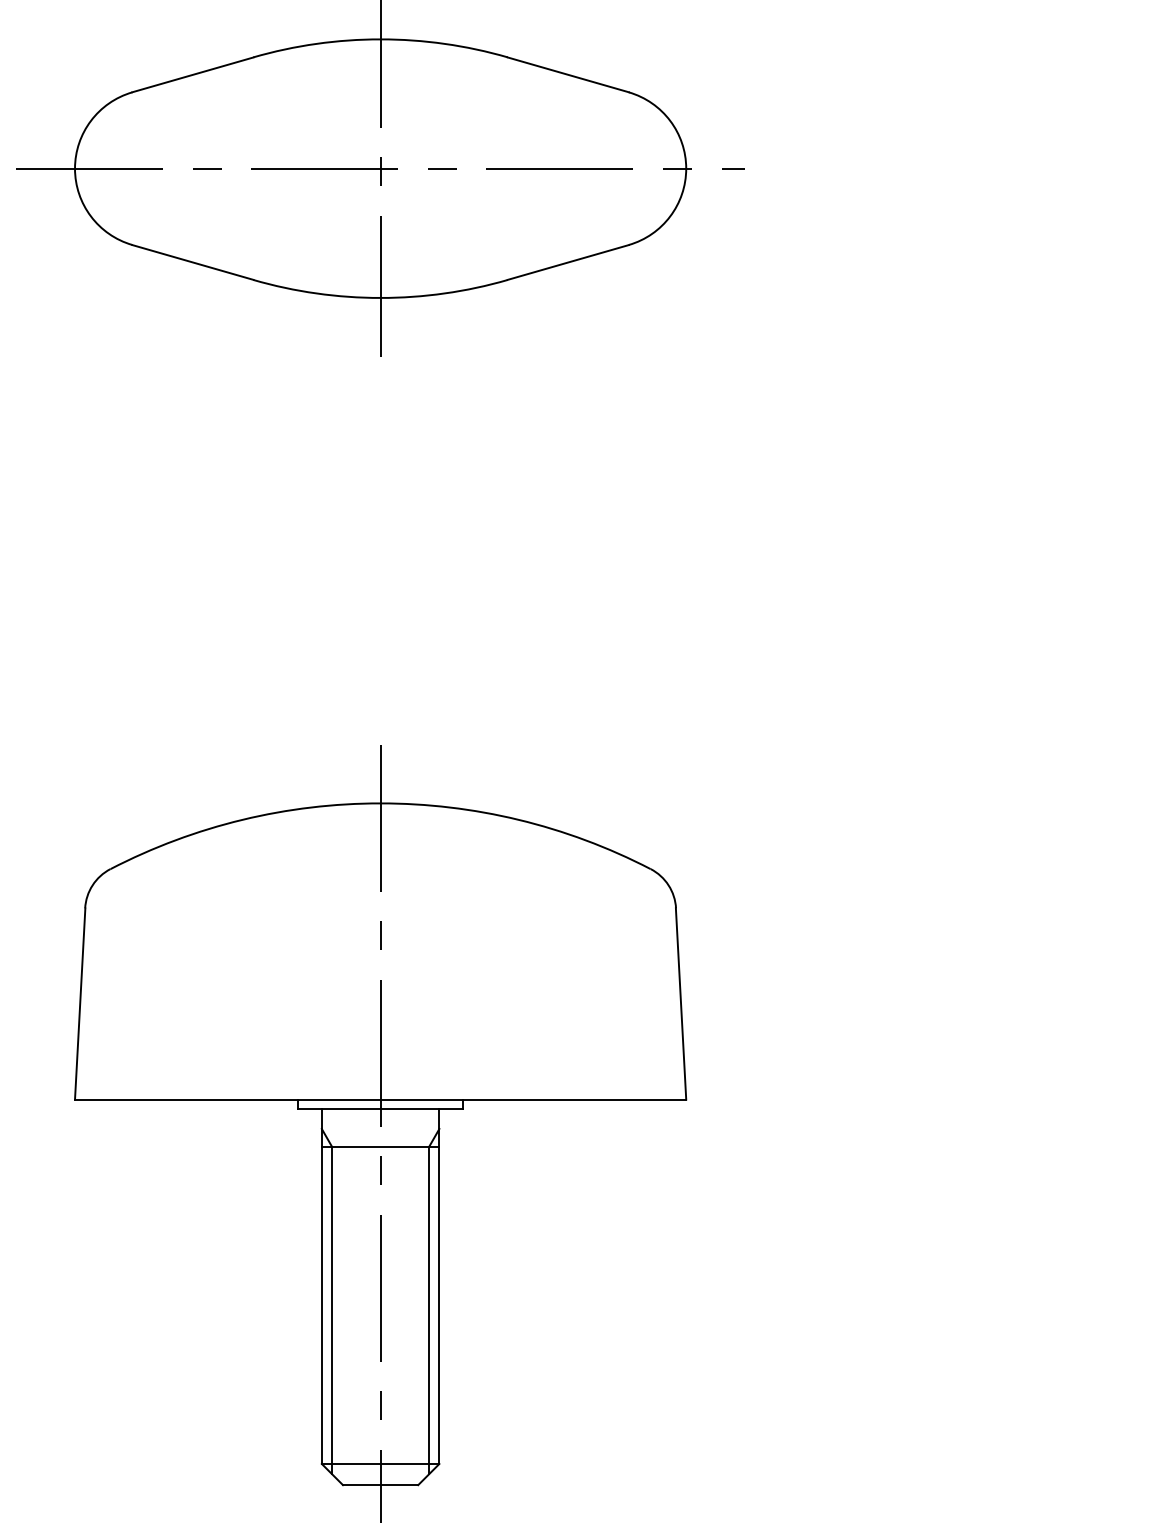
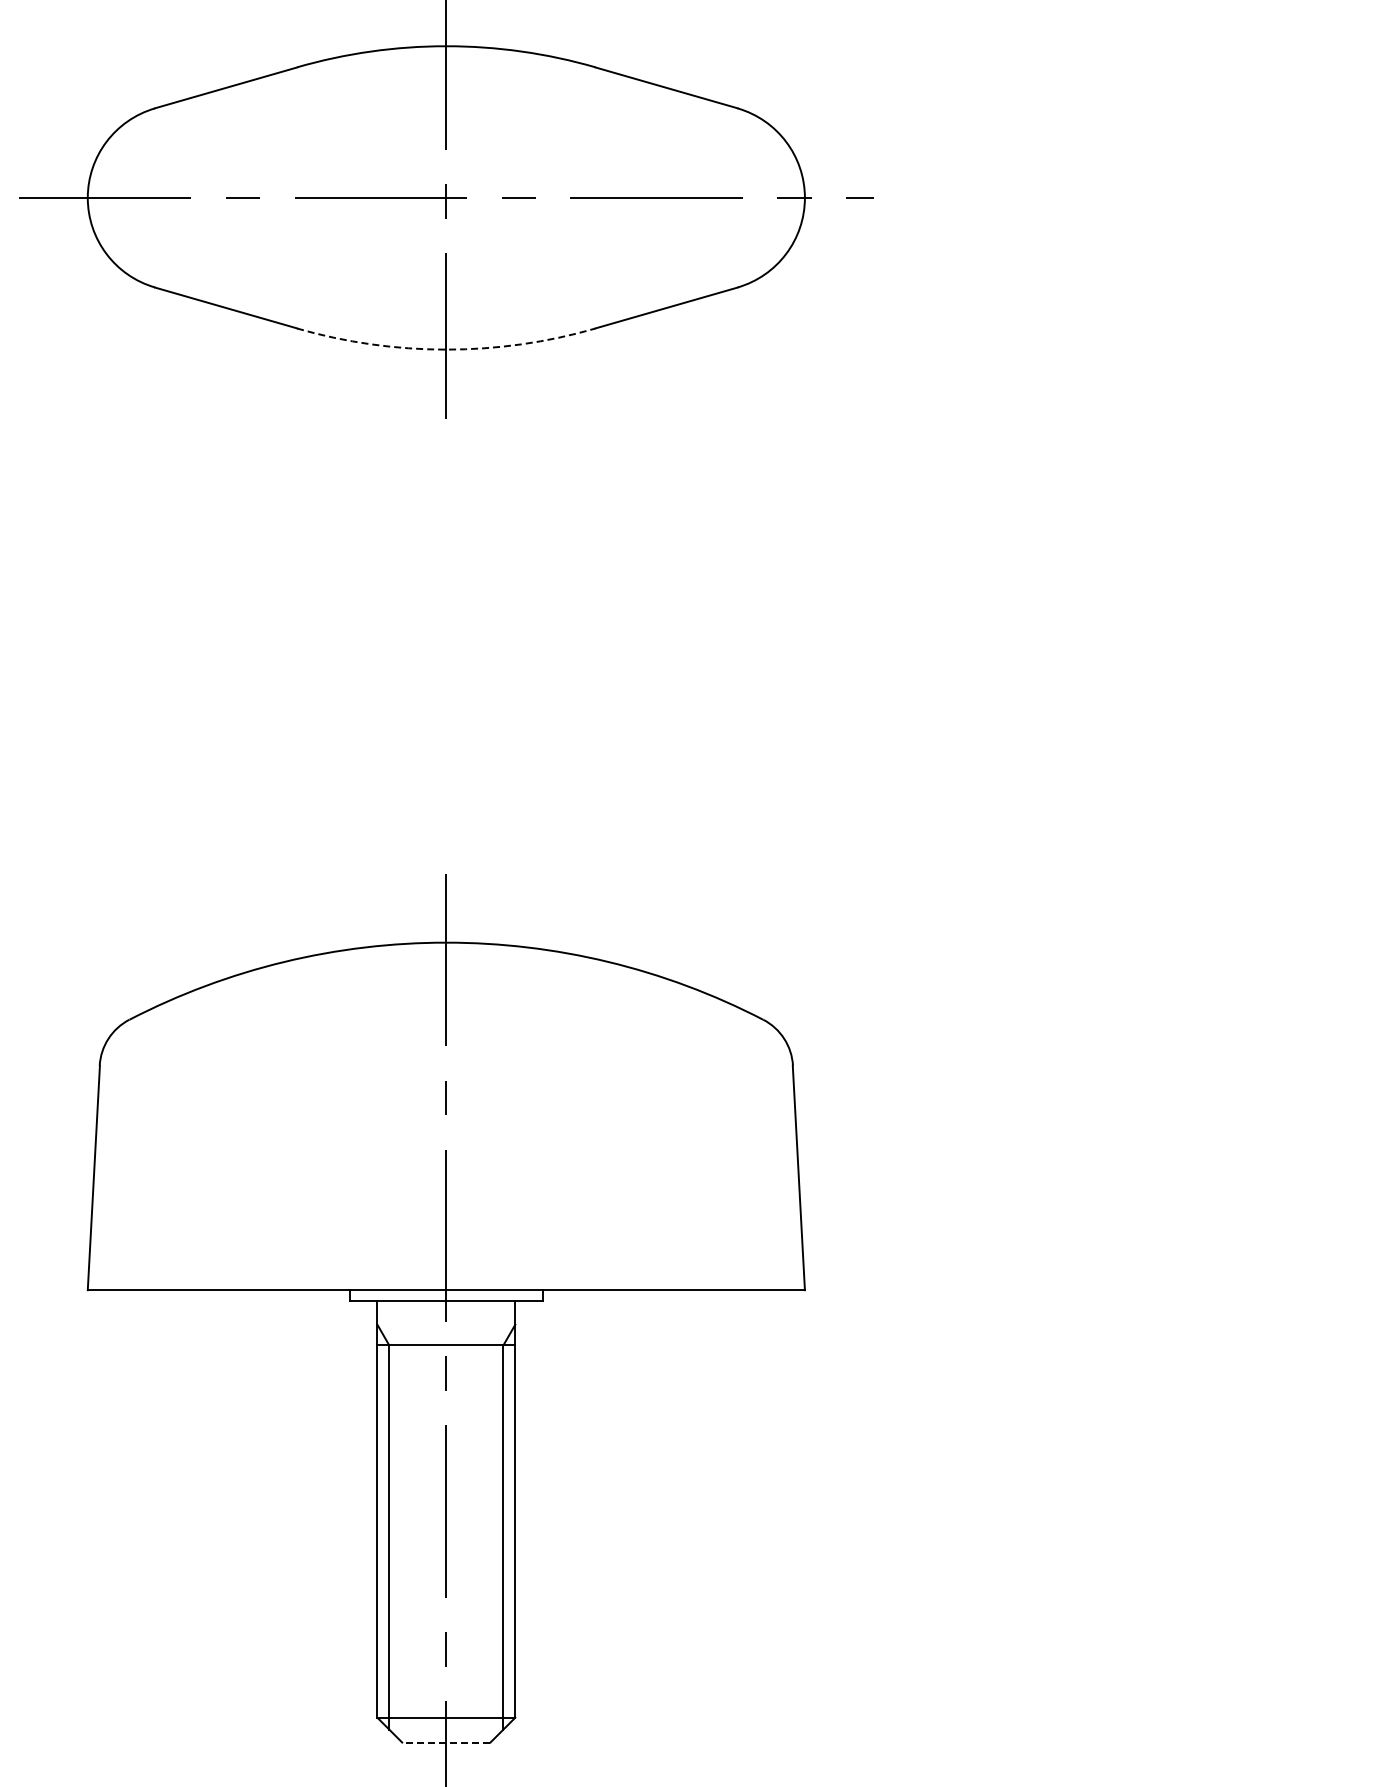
arc: (380, 297) -> (446, 349), solid -> dashed
line: (379, 1485) -> (445, 1742), solid -> dashed

